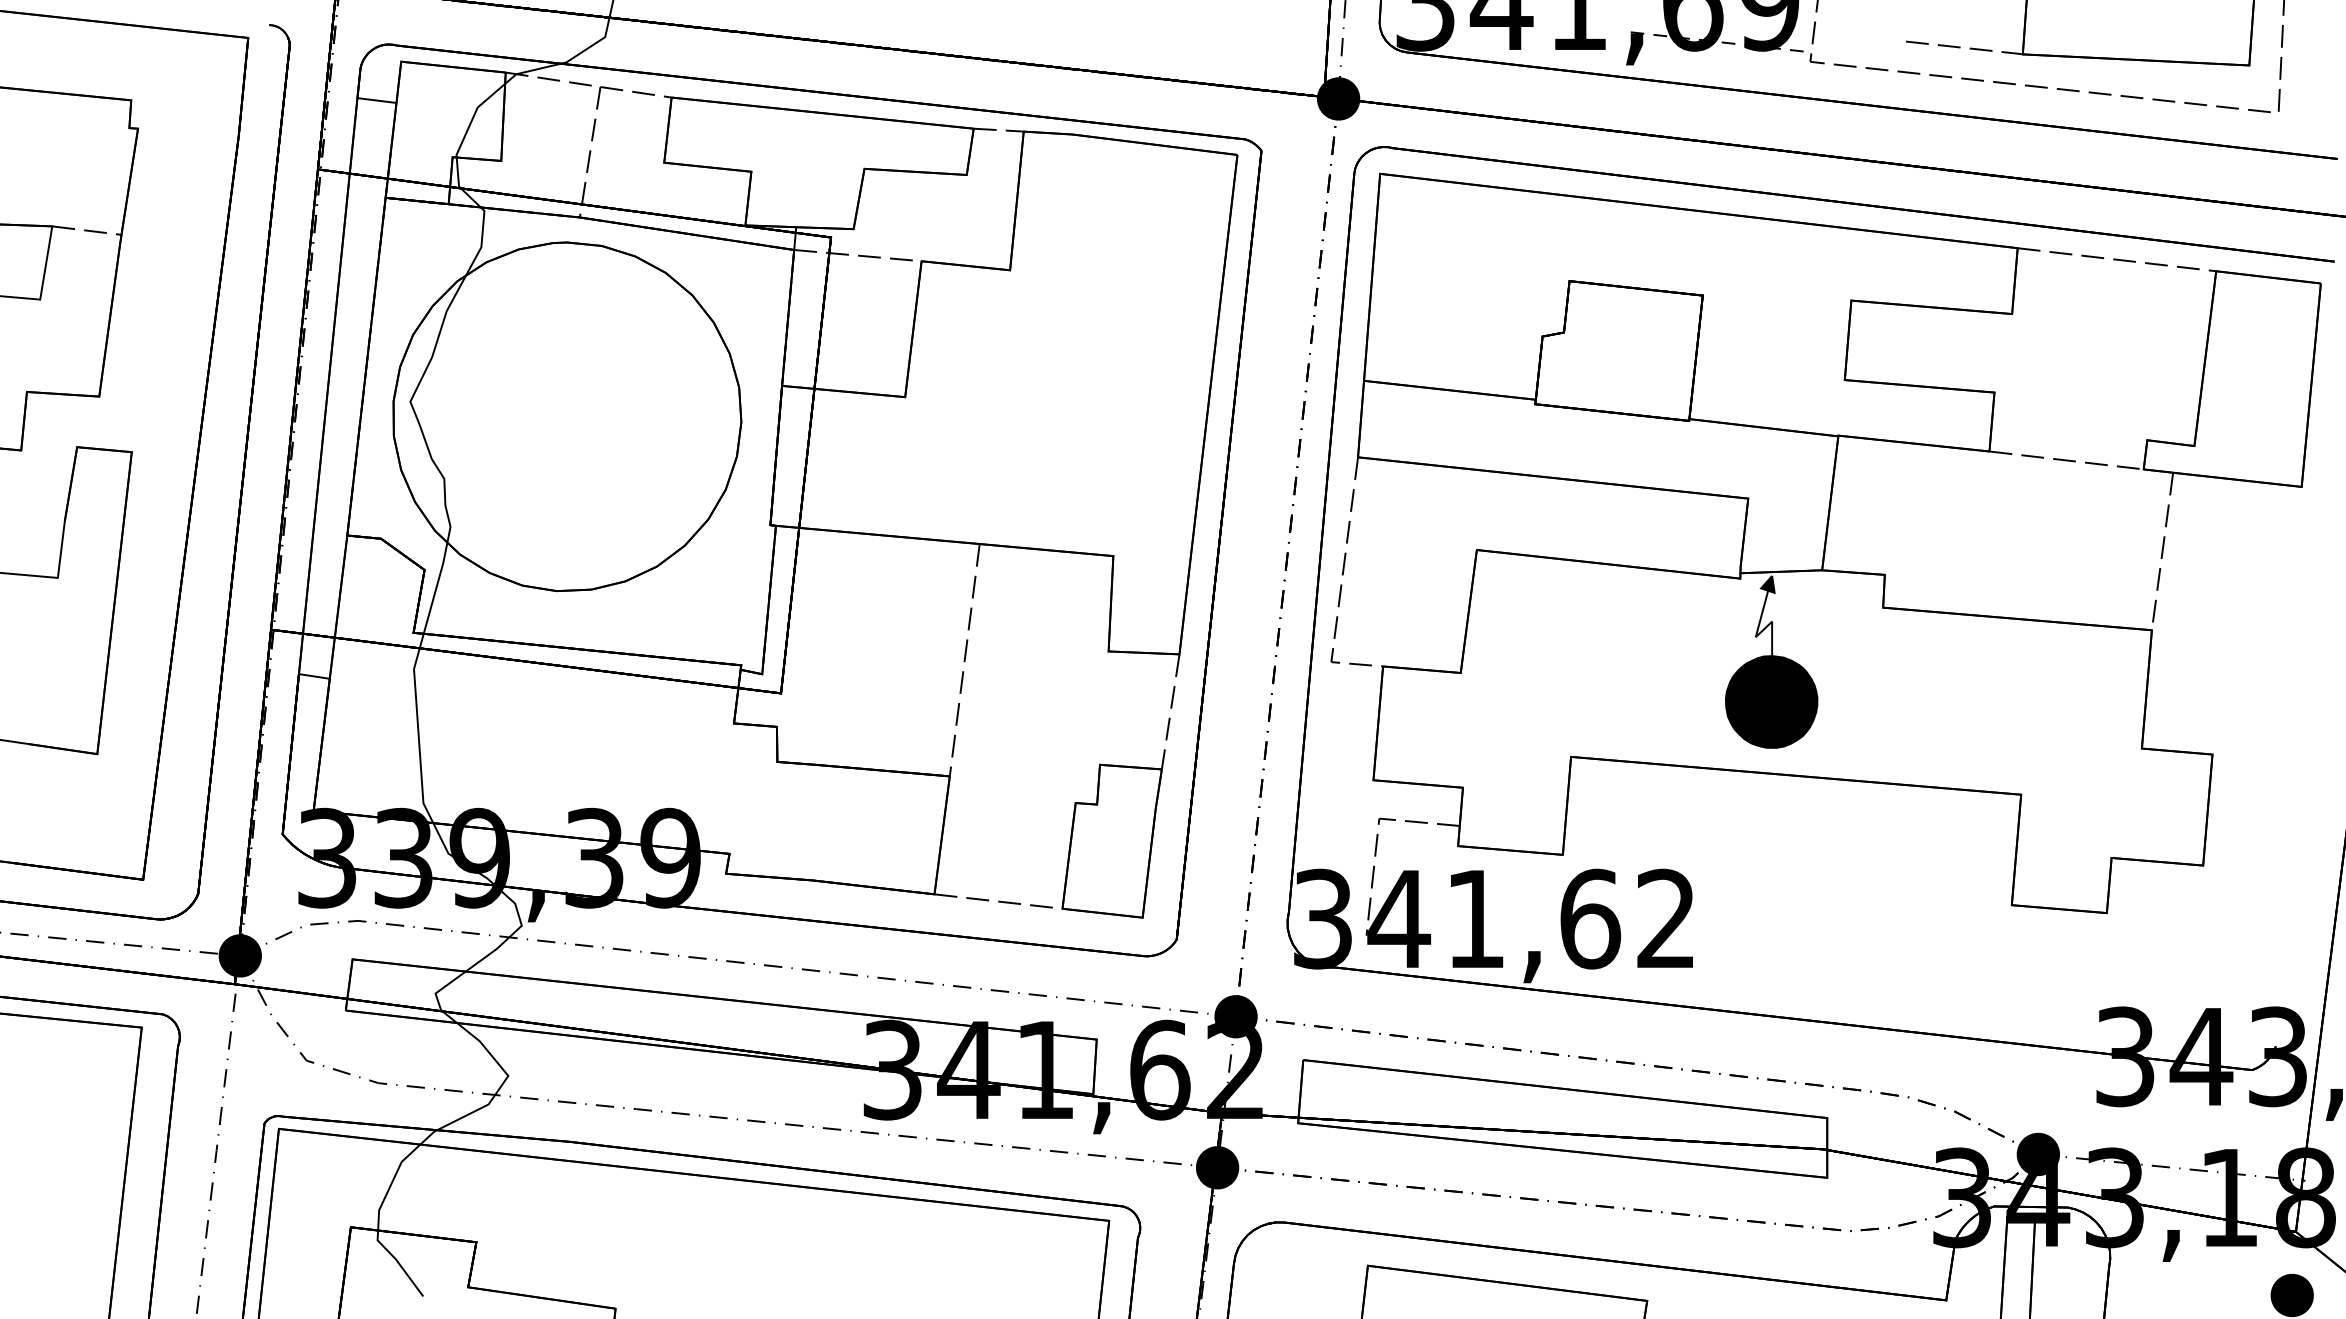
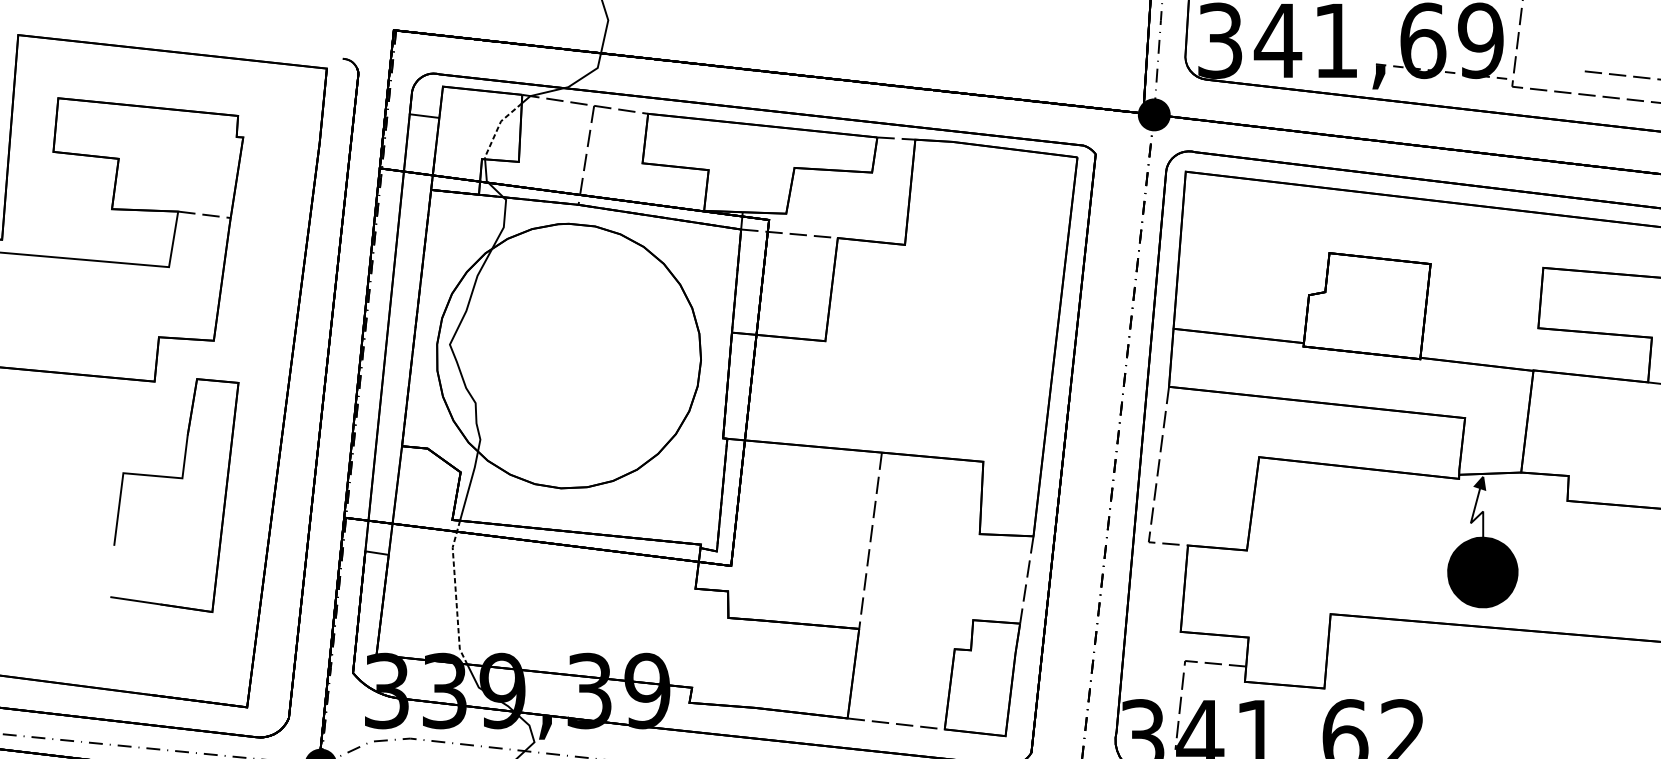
line: (473, 116) -> (497, 128), solid -> dashed
line: (418, 729) -> (456, 593), solid -> dashed

